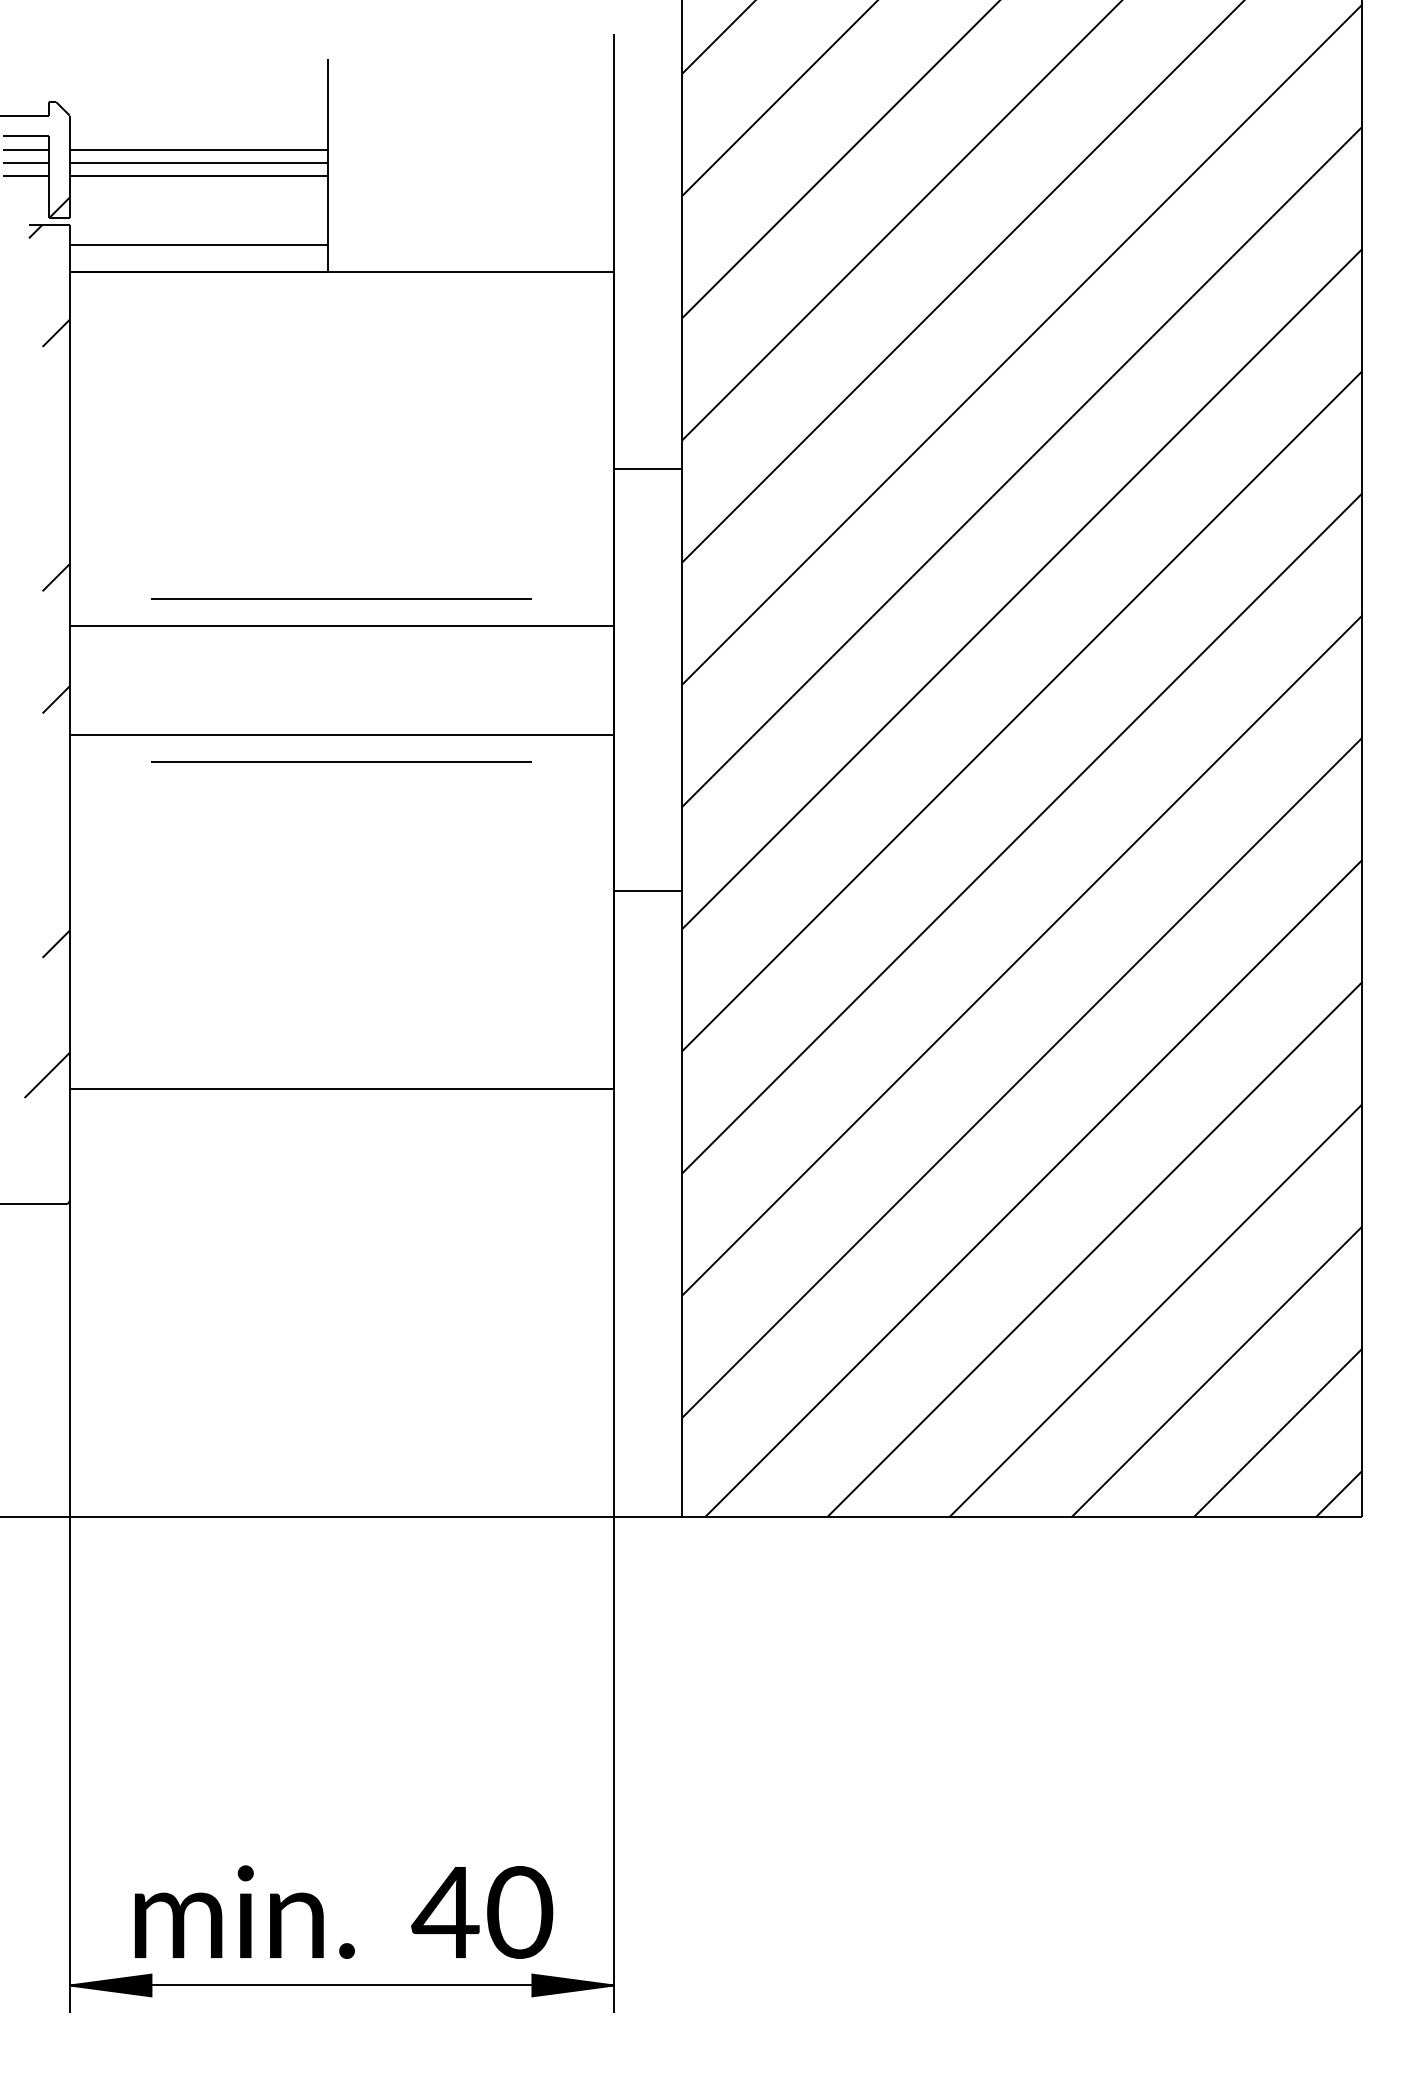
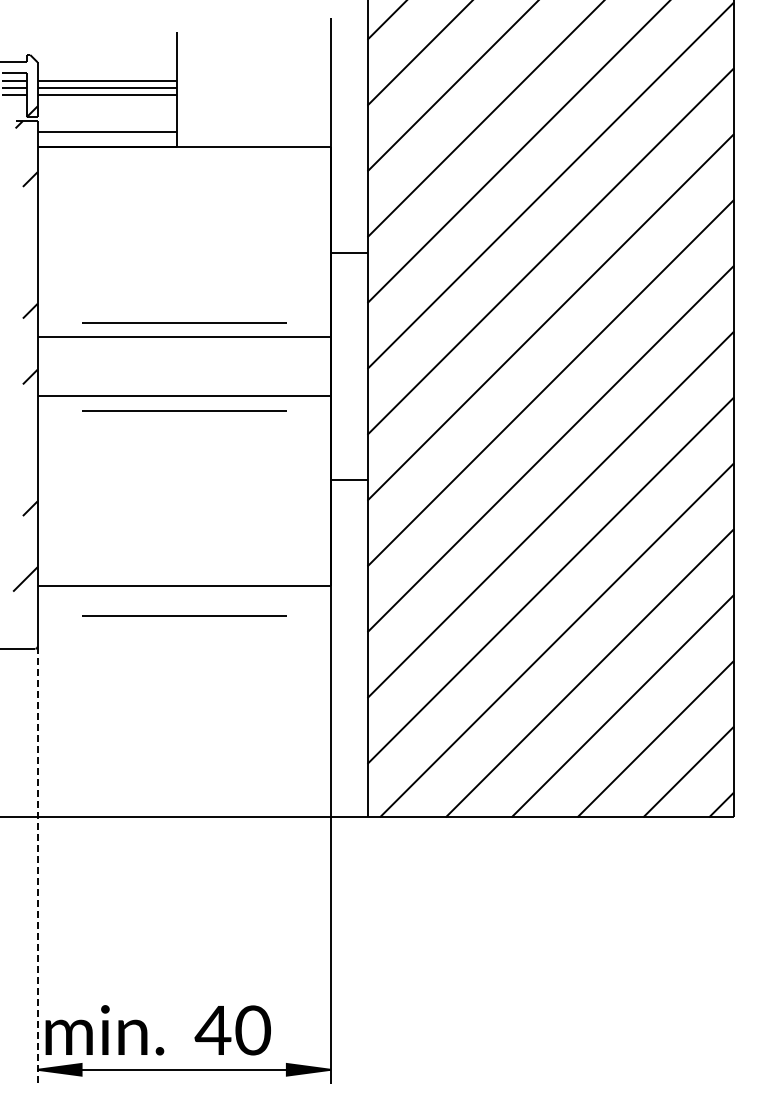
line: (342, 1142) -> (184, 615), added
line: (69, 1606) -> (37, 865), solid -> dashed
text: (342, 1912) -> (157, 1030), moved

